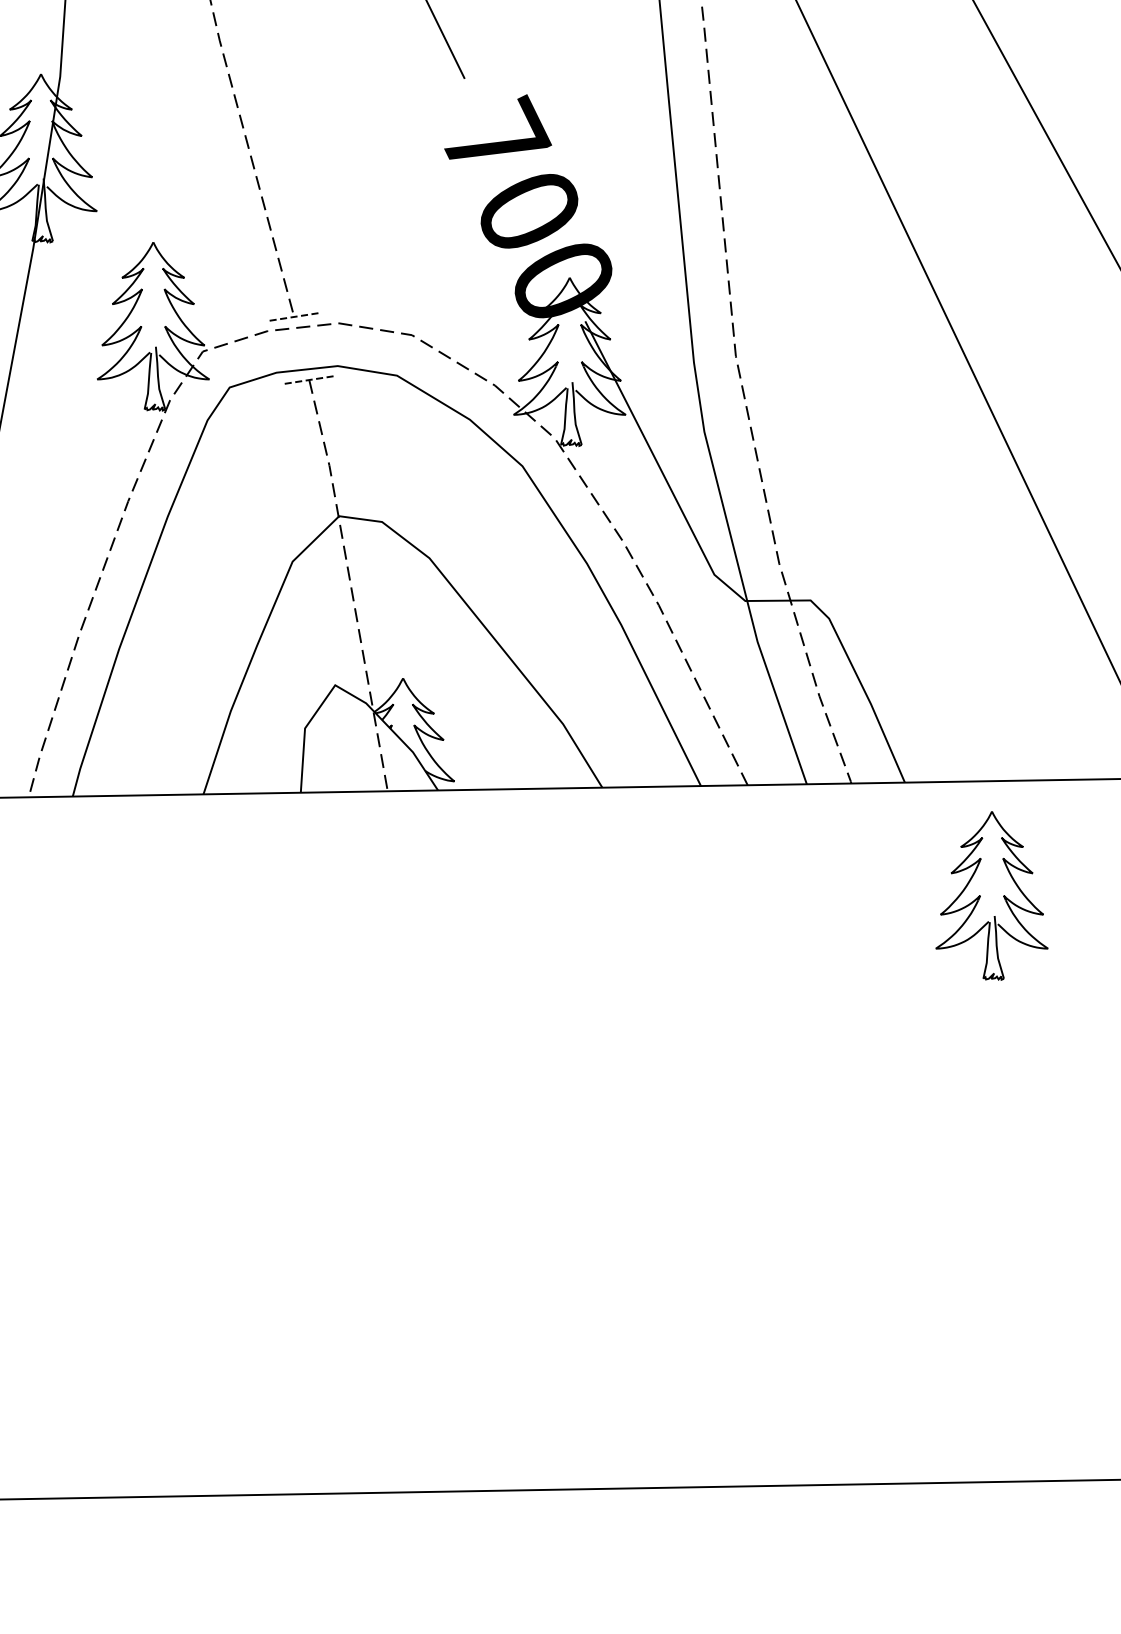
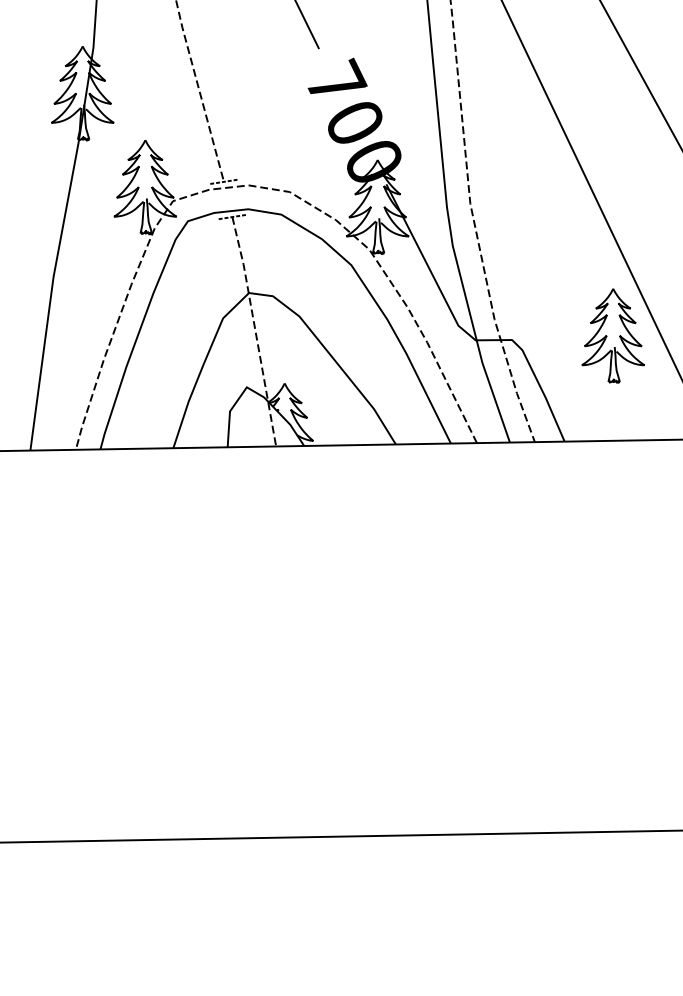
part: (990, 895) -> (612, 335), moved

